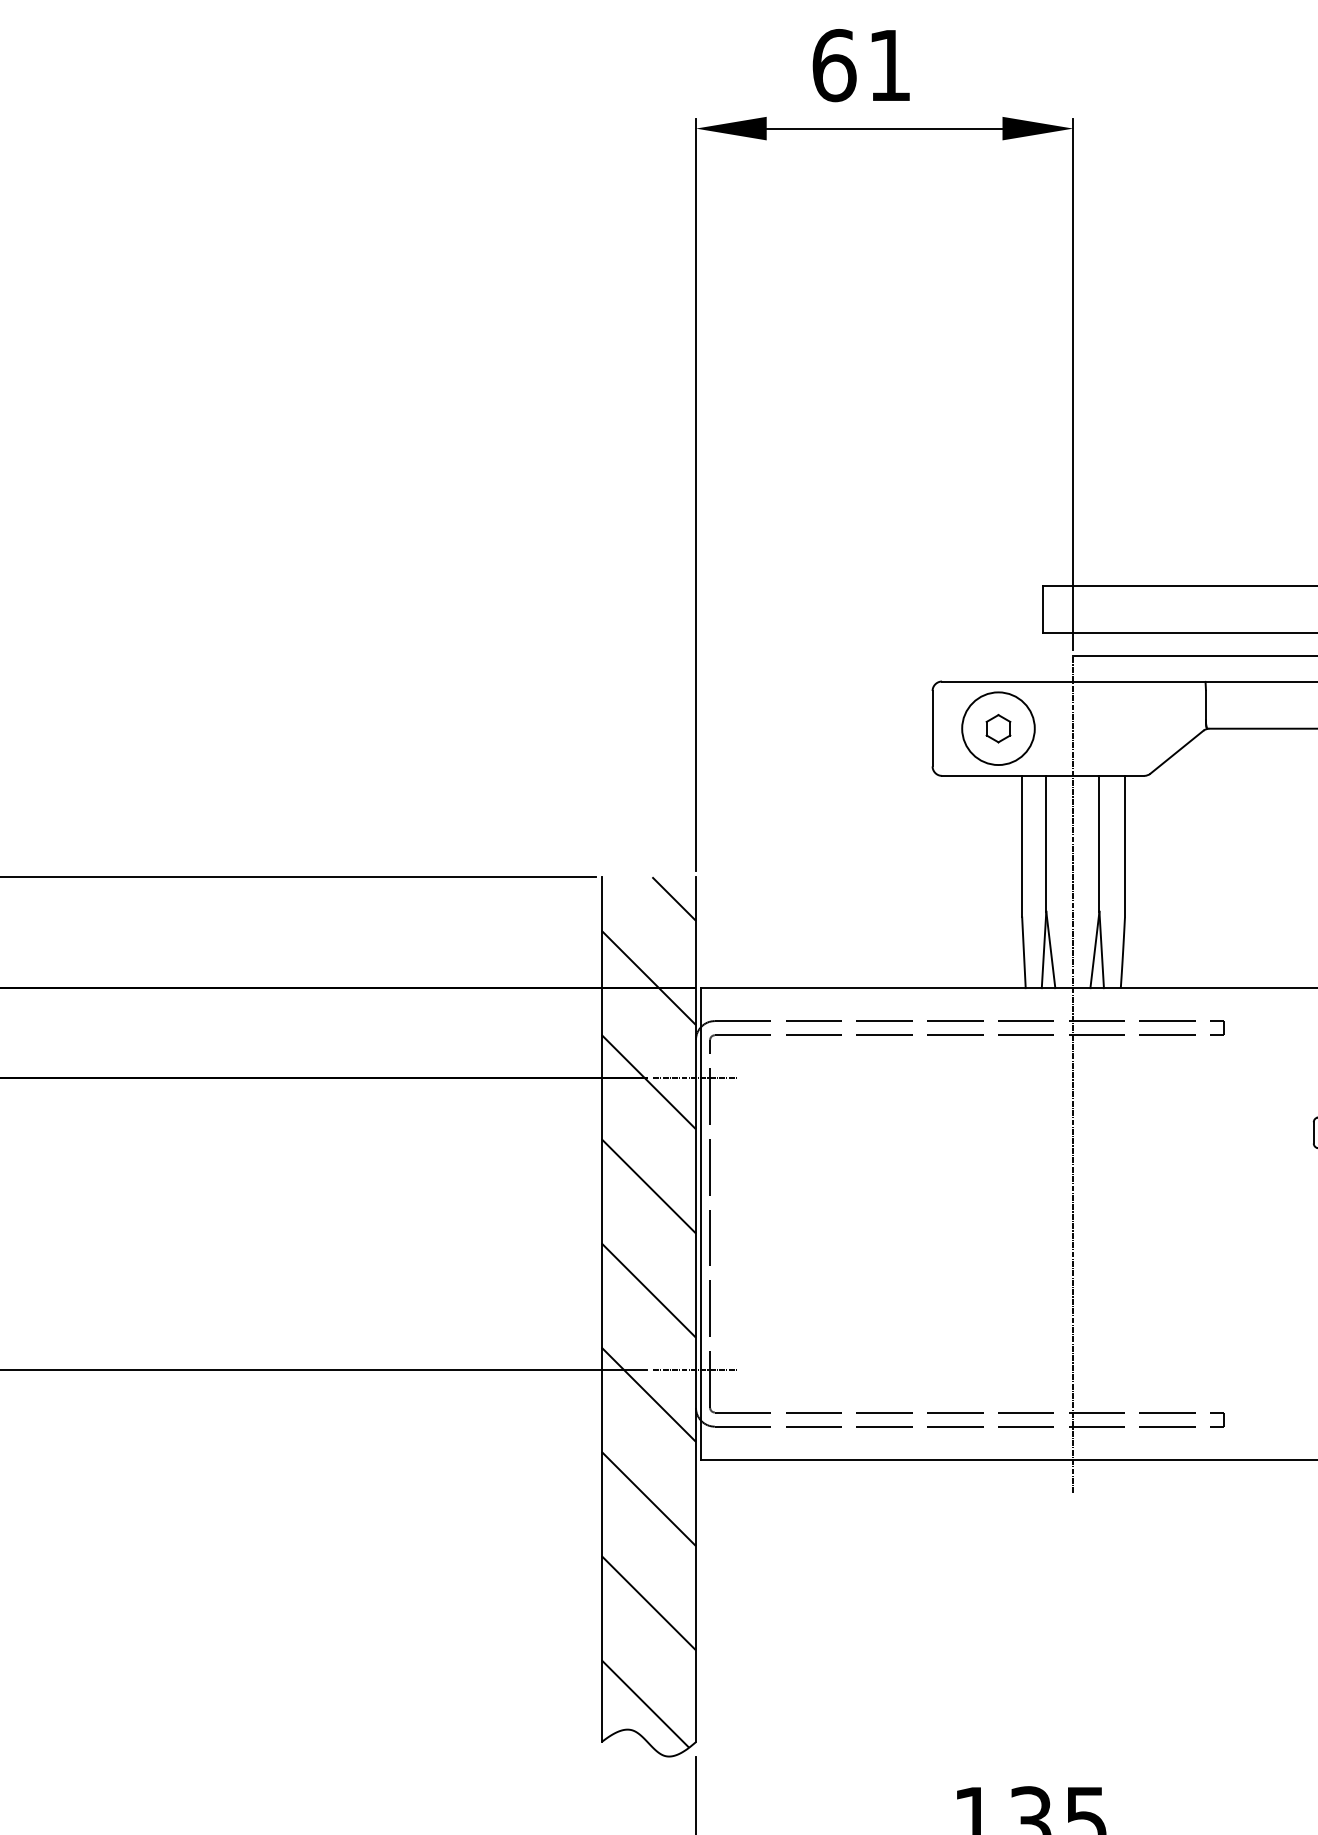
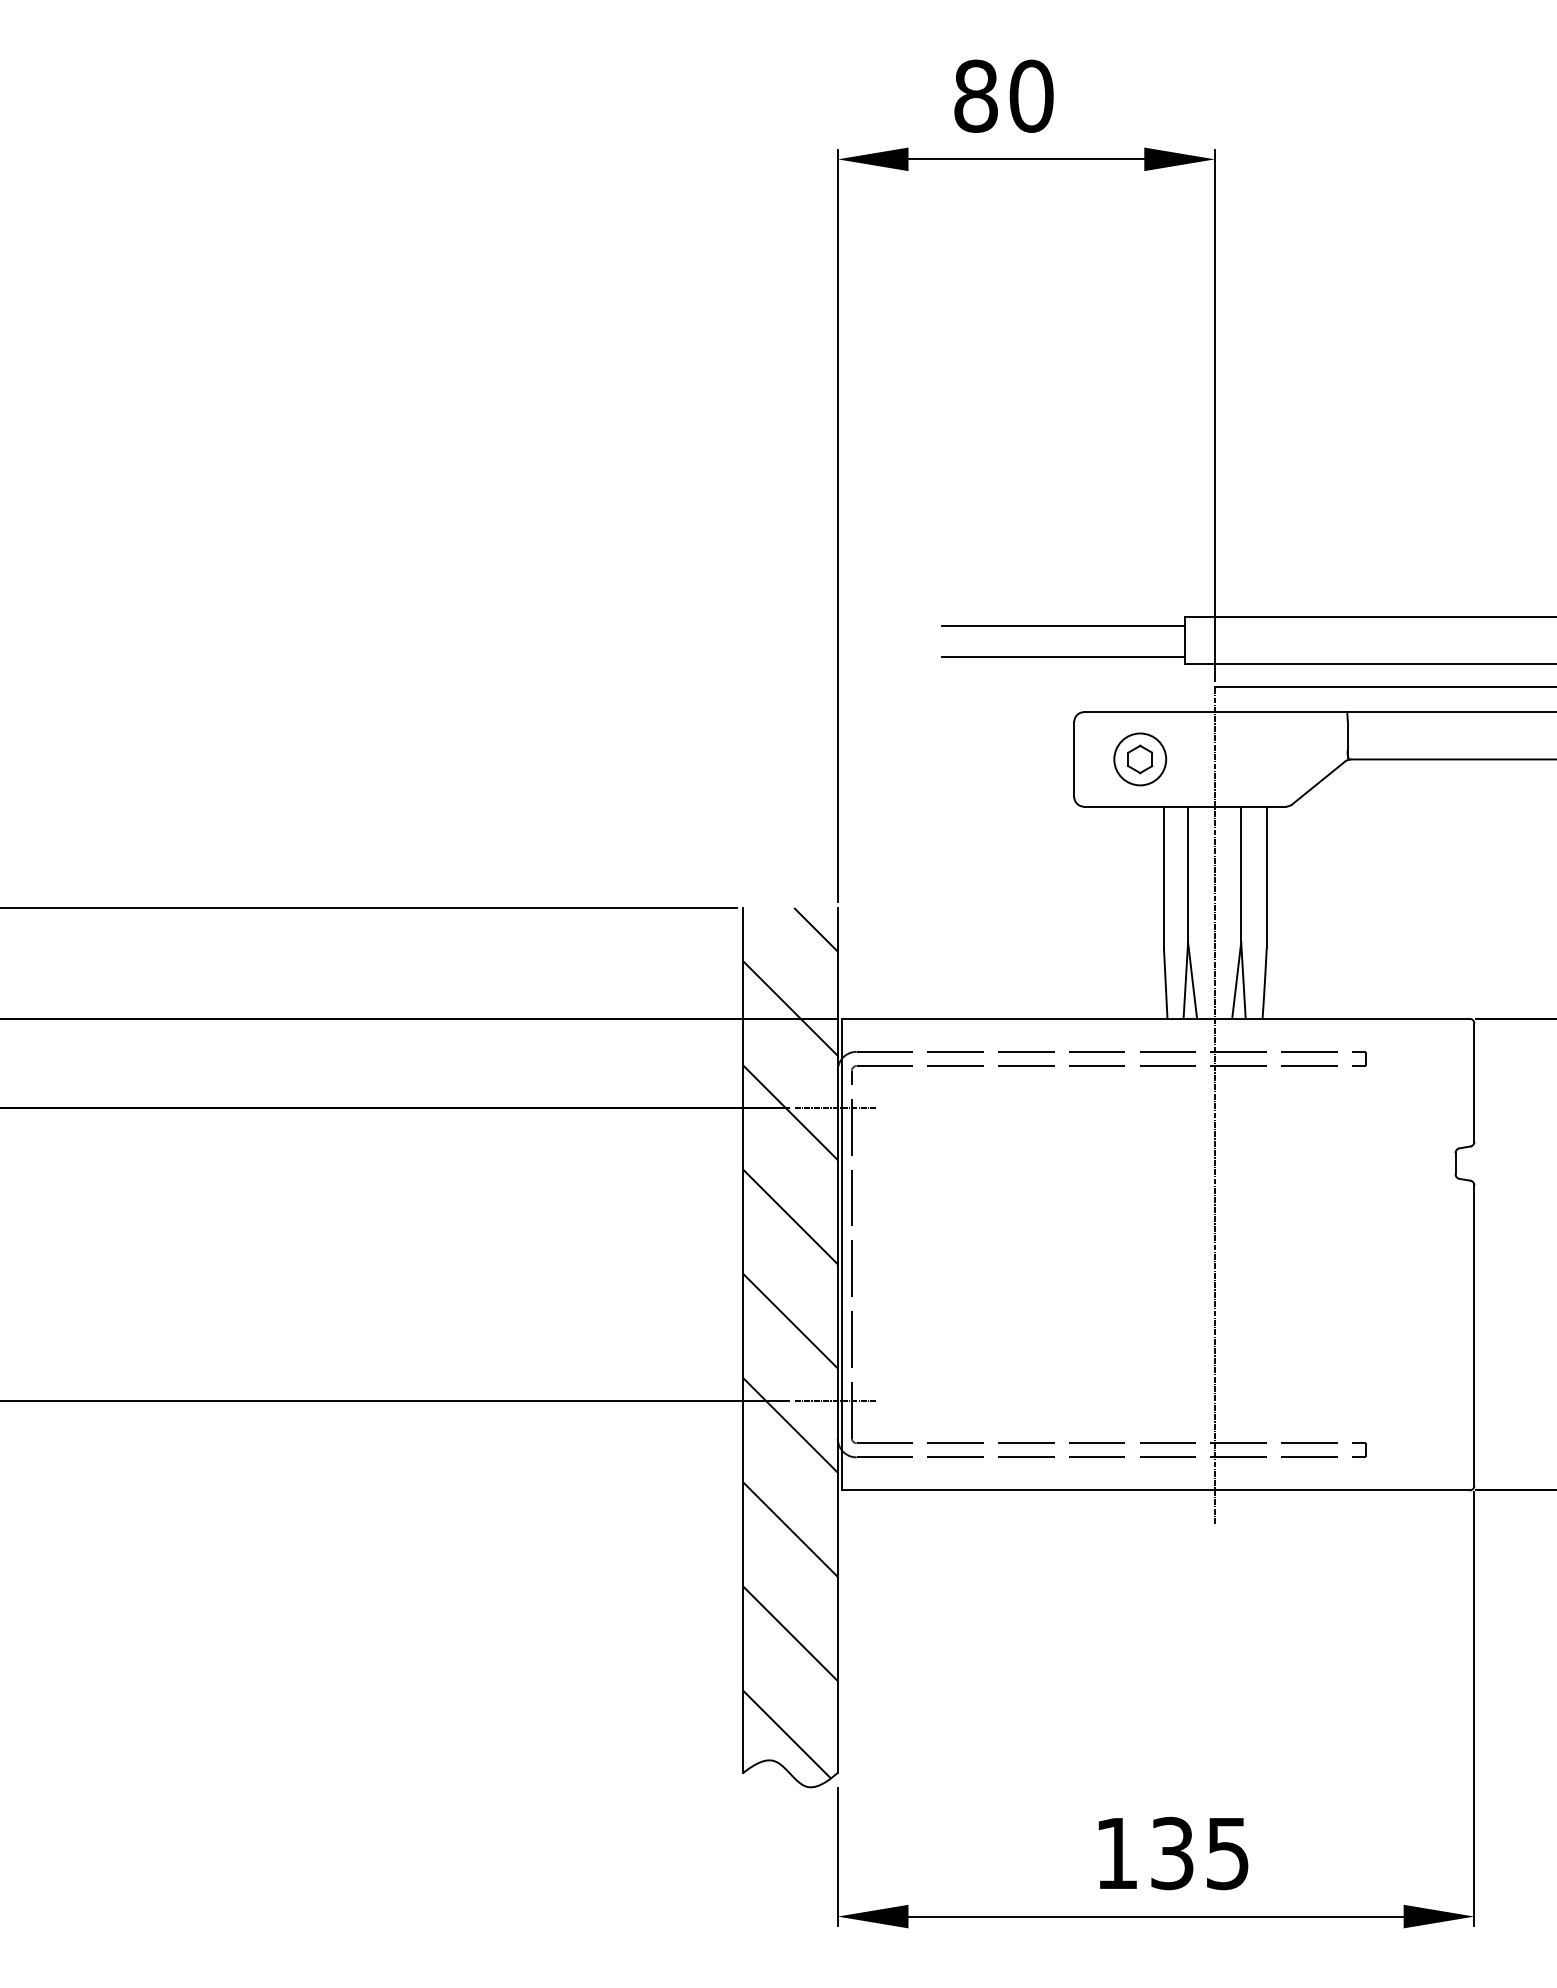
text: (861, 64) -> (1003, 95), 61 -> 80
line: (921, 594) -> (1063, 625), added
line: (921, 626) -> (1063, 657), added
circle: (998, 728) -> (1140, 759), size x0.71

